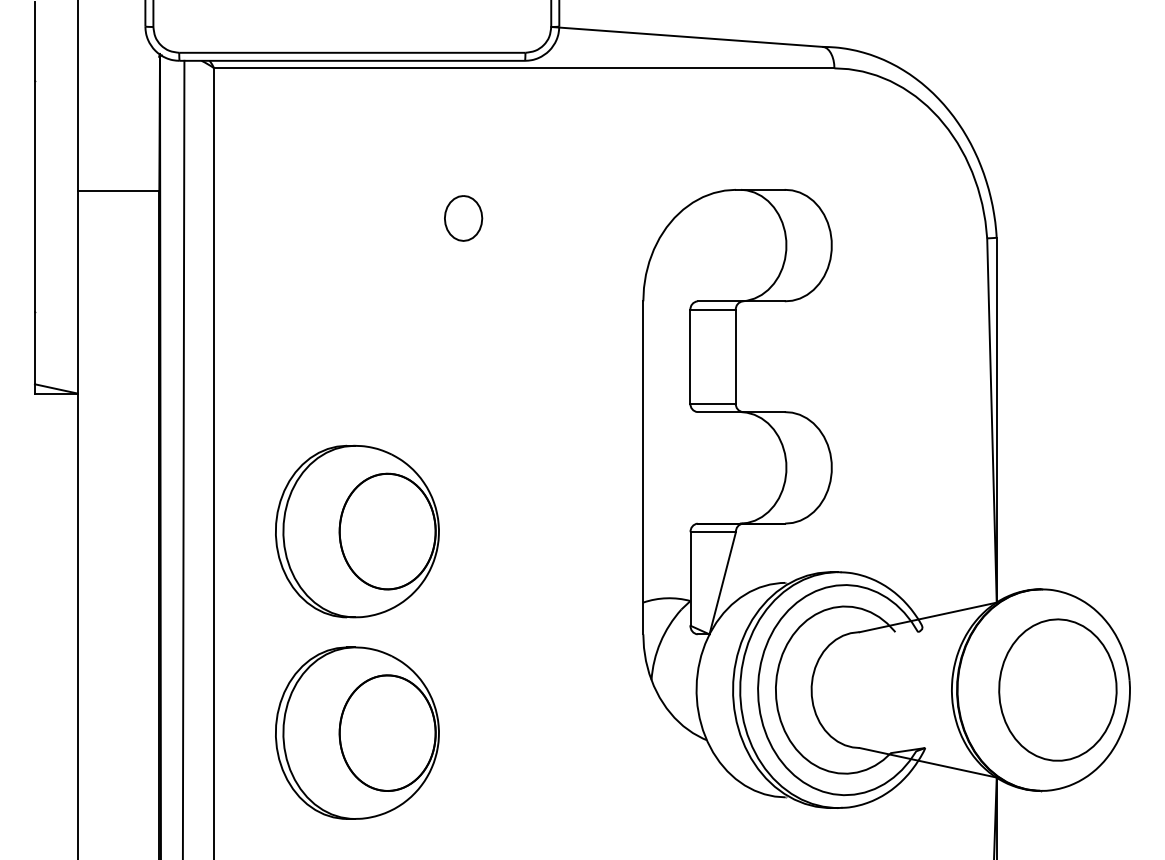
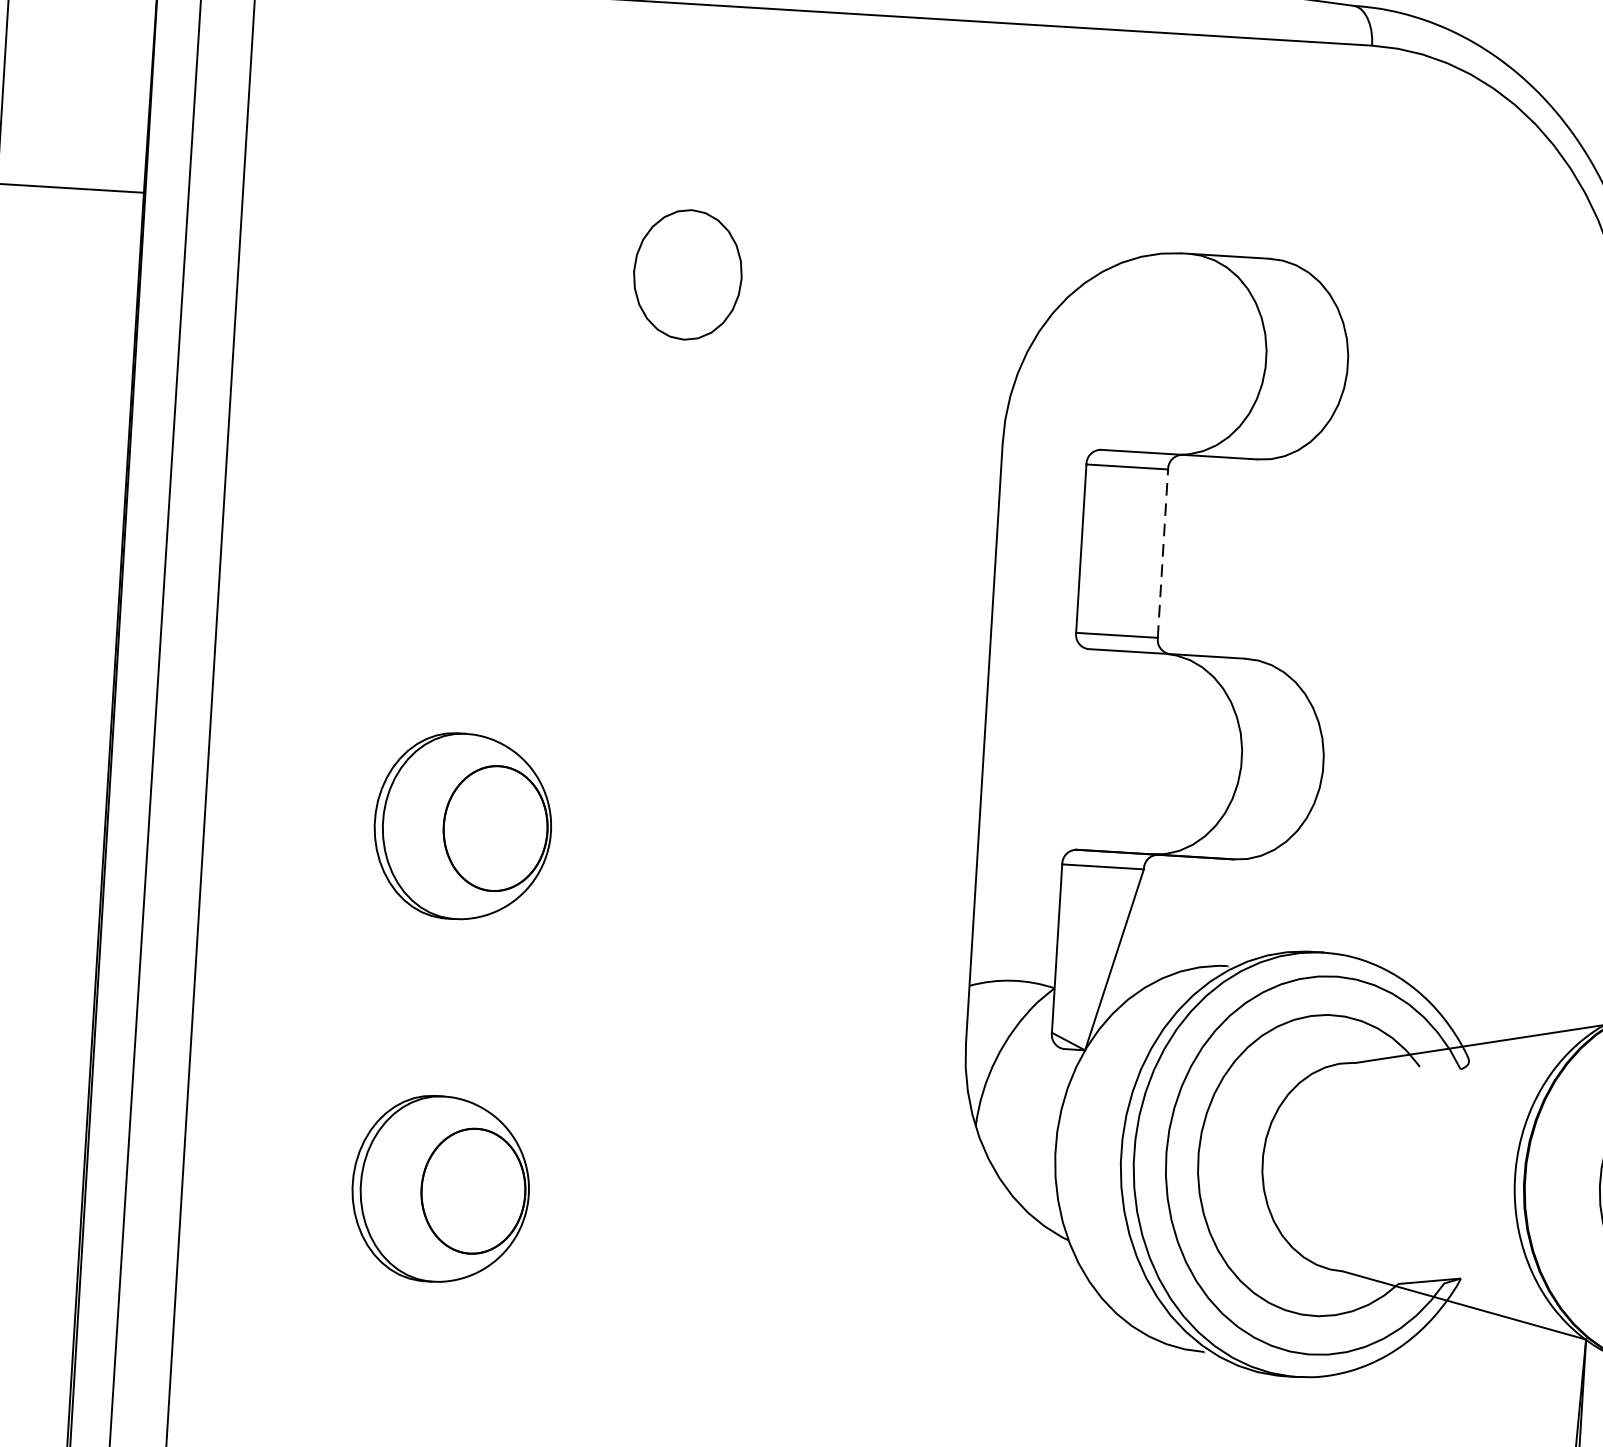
part: (463, 218) -> (688, 275), size x1.6
line: (735, 356) -> (1162, 553), solid -> dashed
part: (357, 531) -> (463, 826), size x0.6
part: (357, 732) -> (440, 1188), size x0.6

